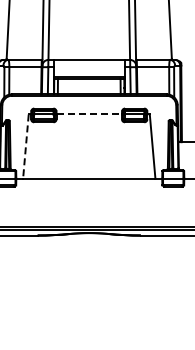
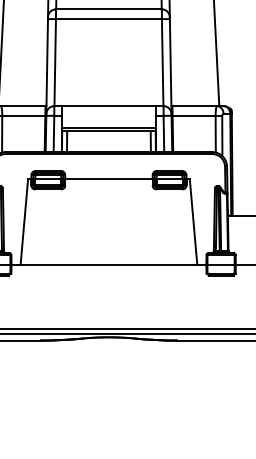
line: (89, 114) -> (109, 178), dashed -> solid
line: (25, 147) -> (23, 223), dashed -> solid

